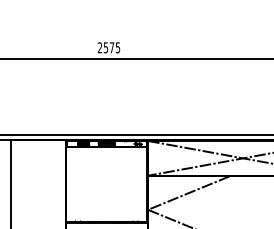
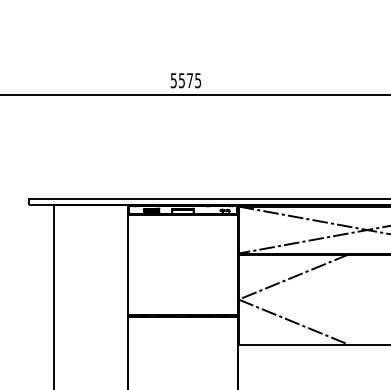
text: (99, 47) -> (173, 80), 2575 -> 5575

